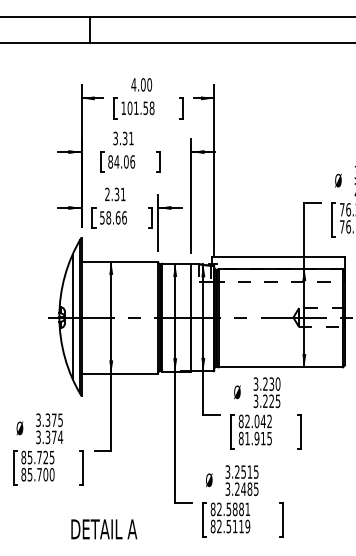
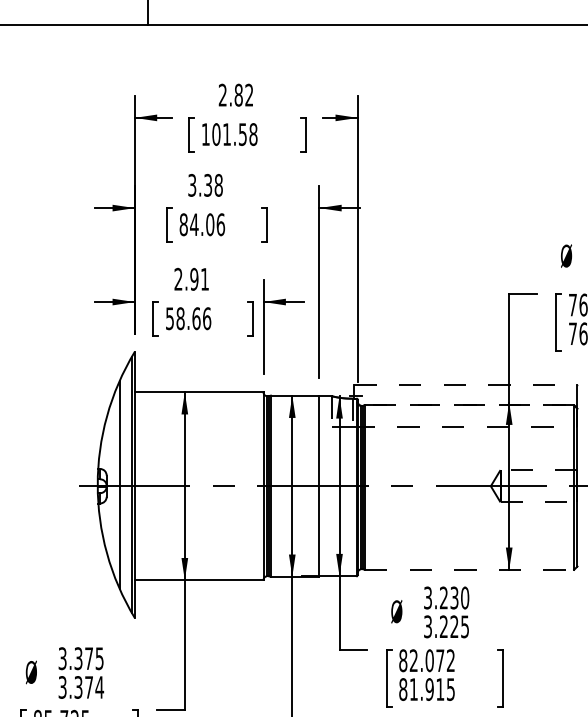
text: (141, 84) -> (235, 94), 4.00 -> 2.82
text: (131, 138) -> (218, 185), 3.31 -> 3.38
text: (116, 193) -> (193, 277), 2.31 -> 2.91
line: (279, 257) -> (467, 385), solid -> dashed
line: (281, 269) -> (470, 405), solid -> dashed
line: (281, 367) -> (470, 570), solid -> dashed
text: (262, 421) -> (438, 660), 82.042 -> 82.072

